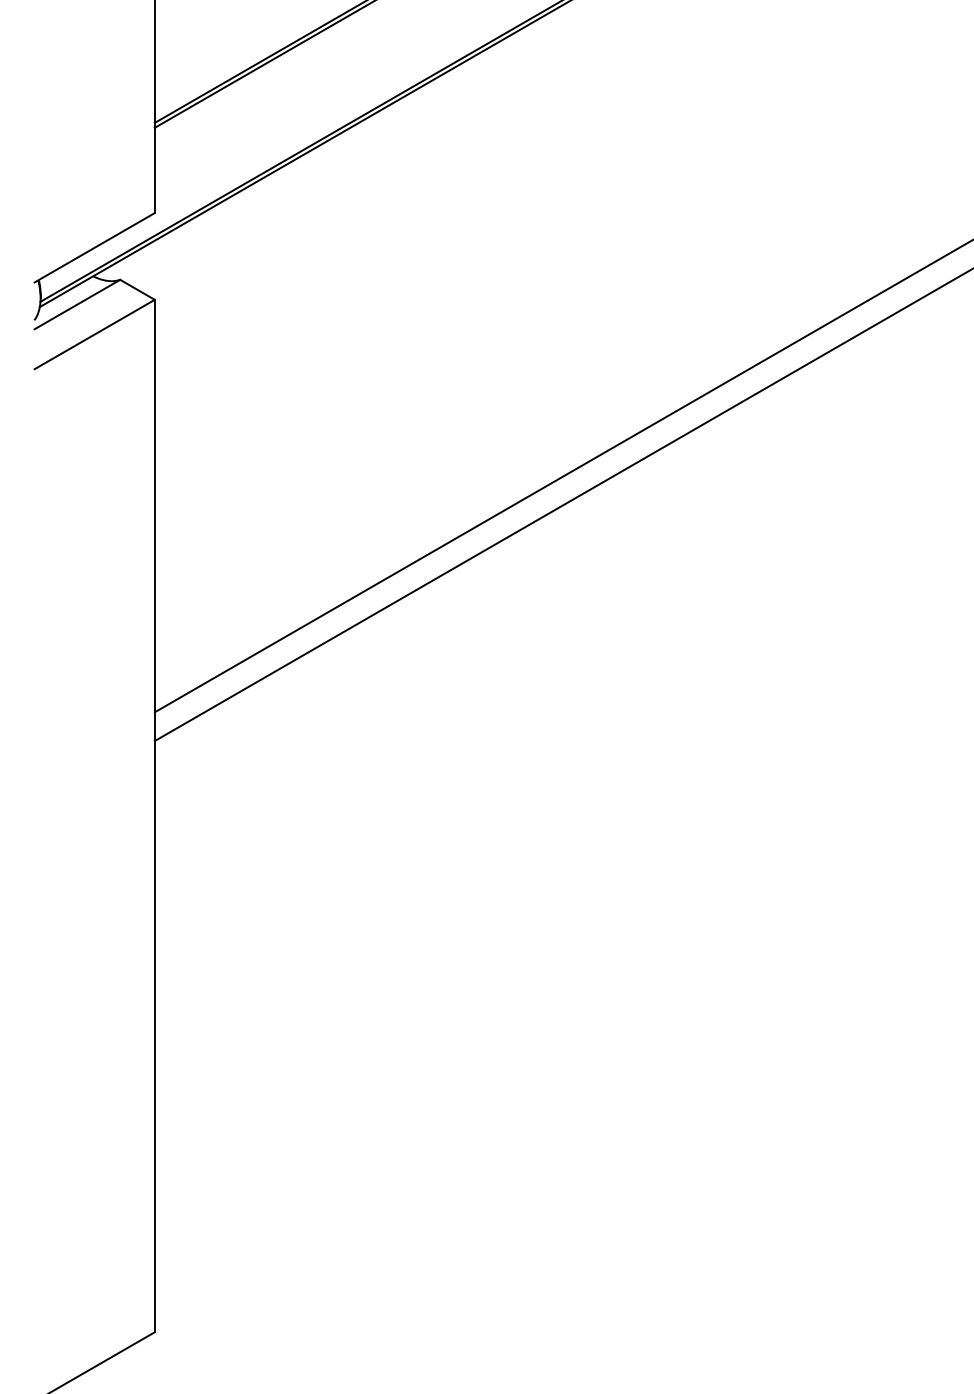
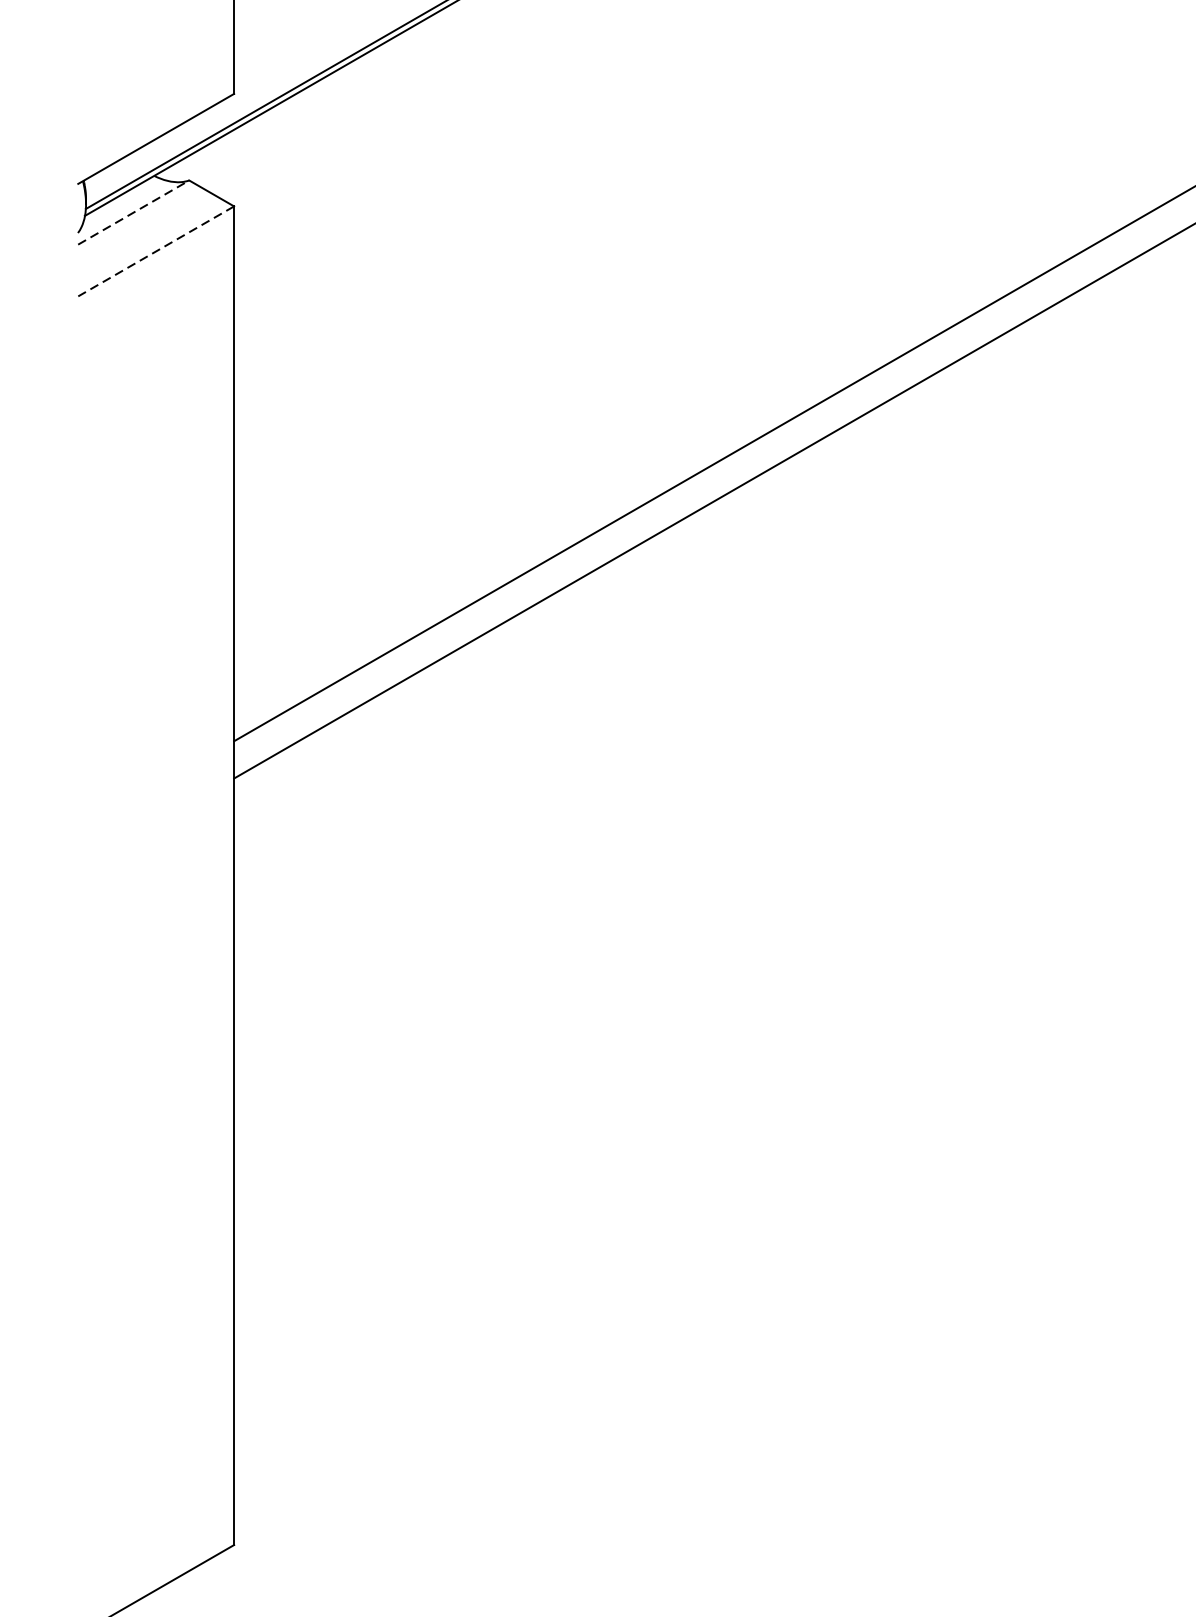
line: (77, 304) -> (133, 212), solid -> dashed
line: (94, 334) -> (155, 251), solid -> dashed

